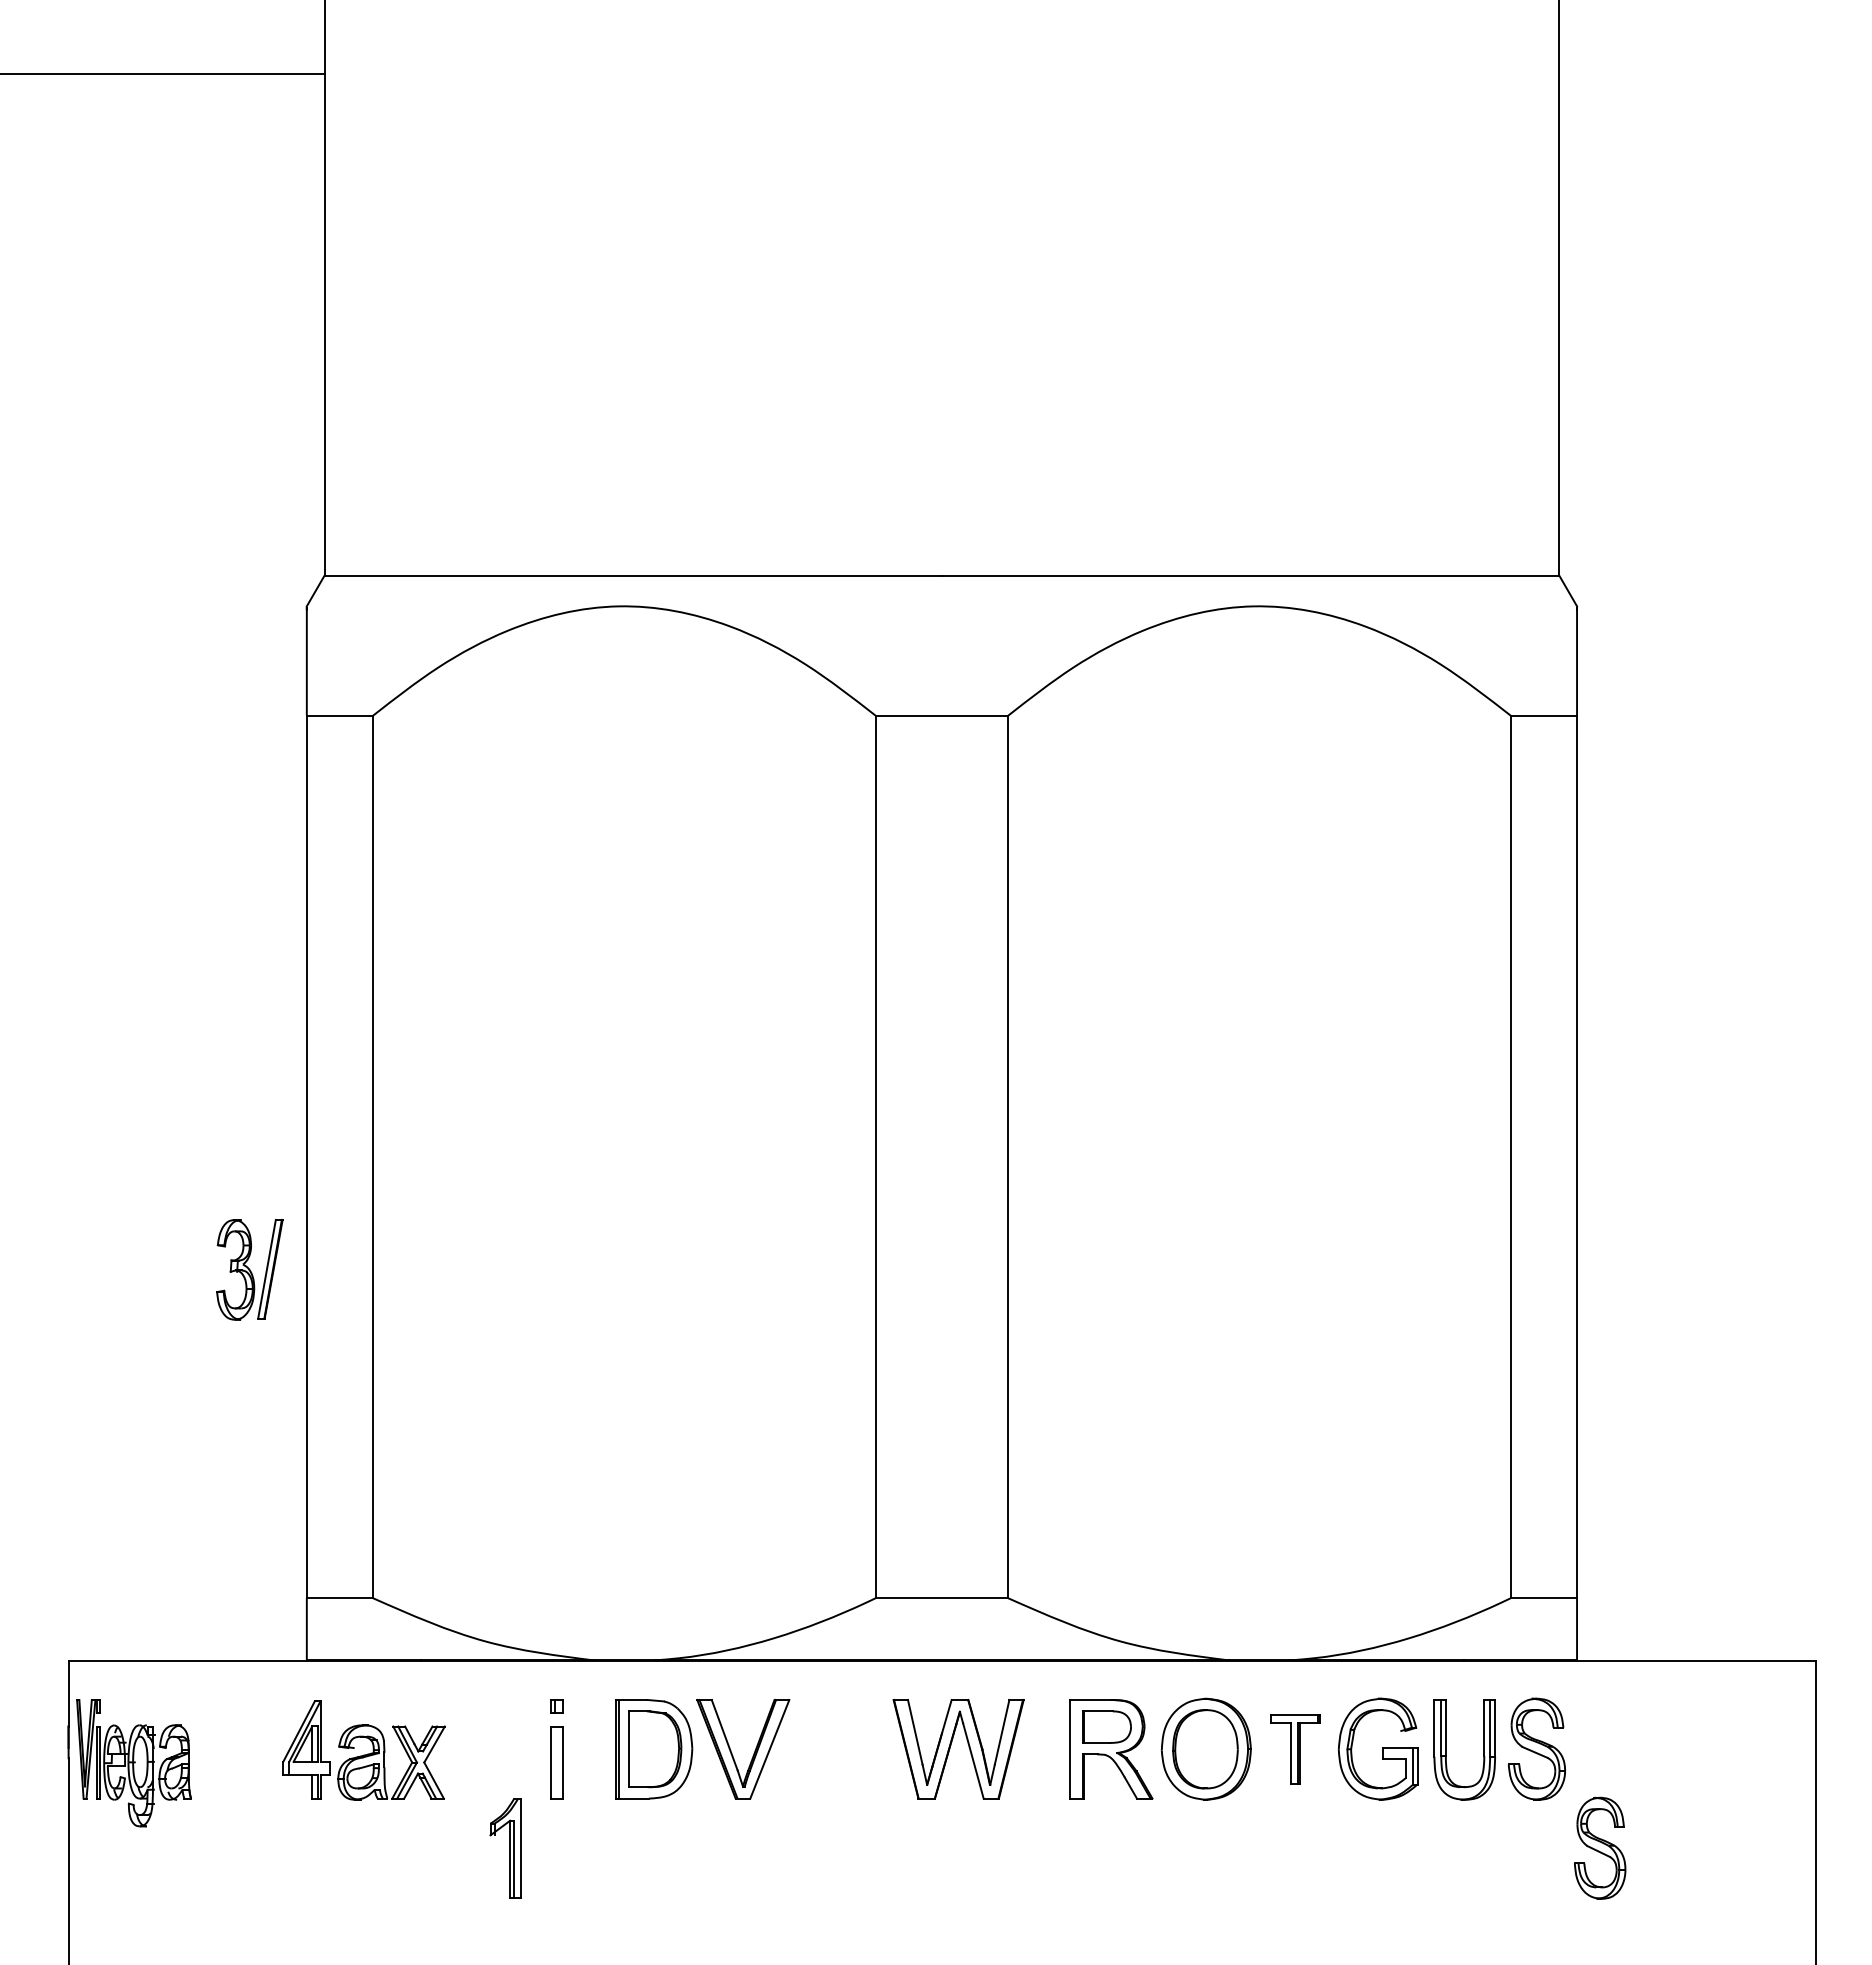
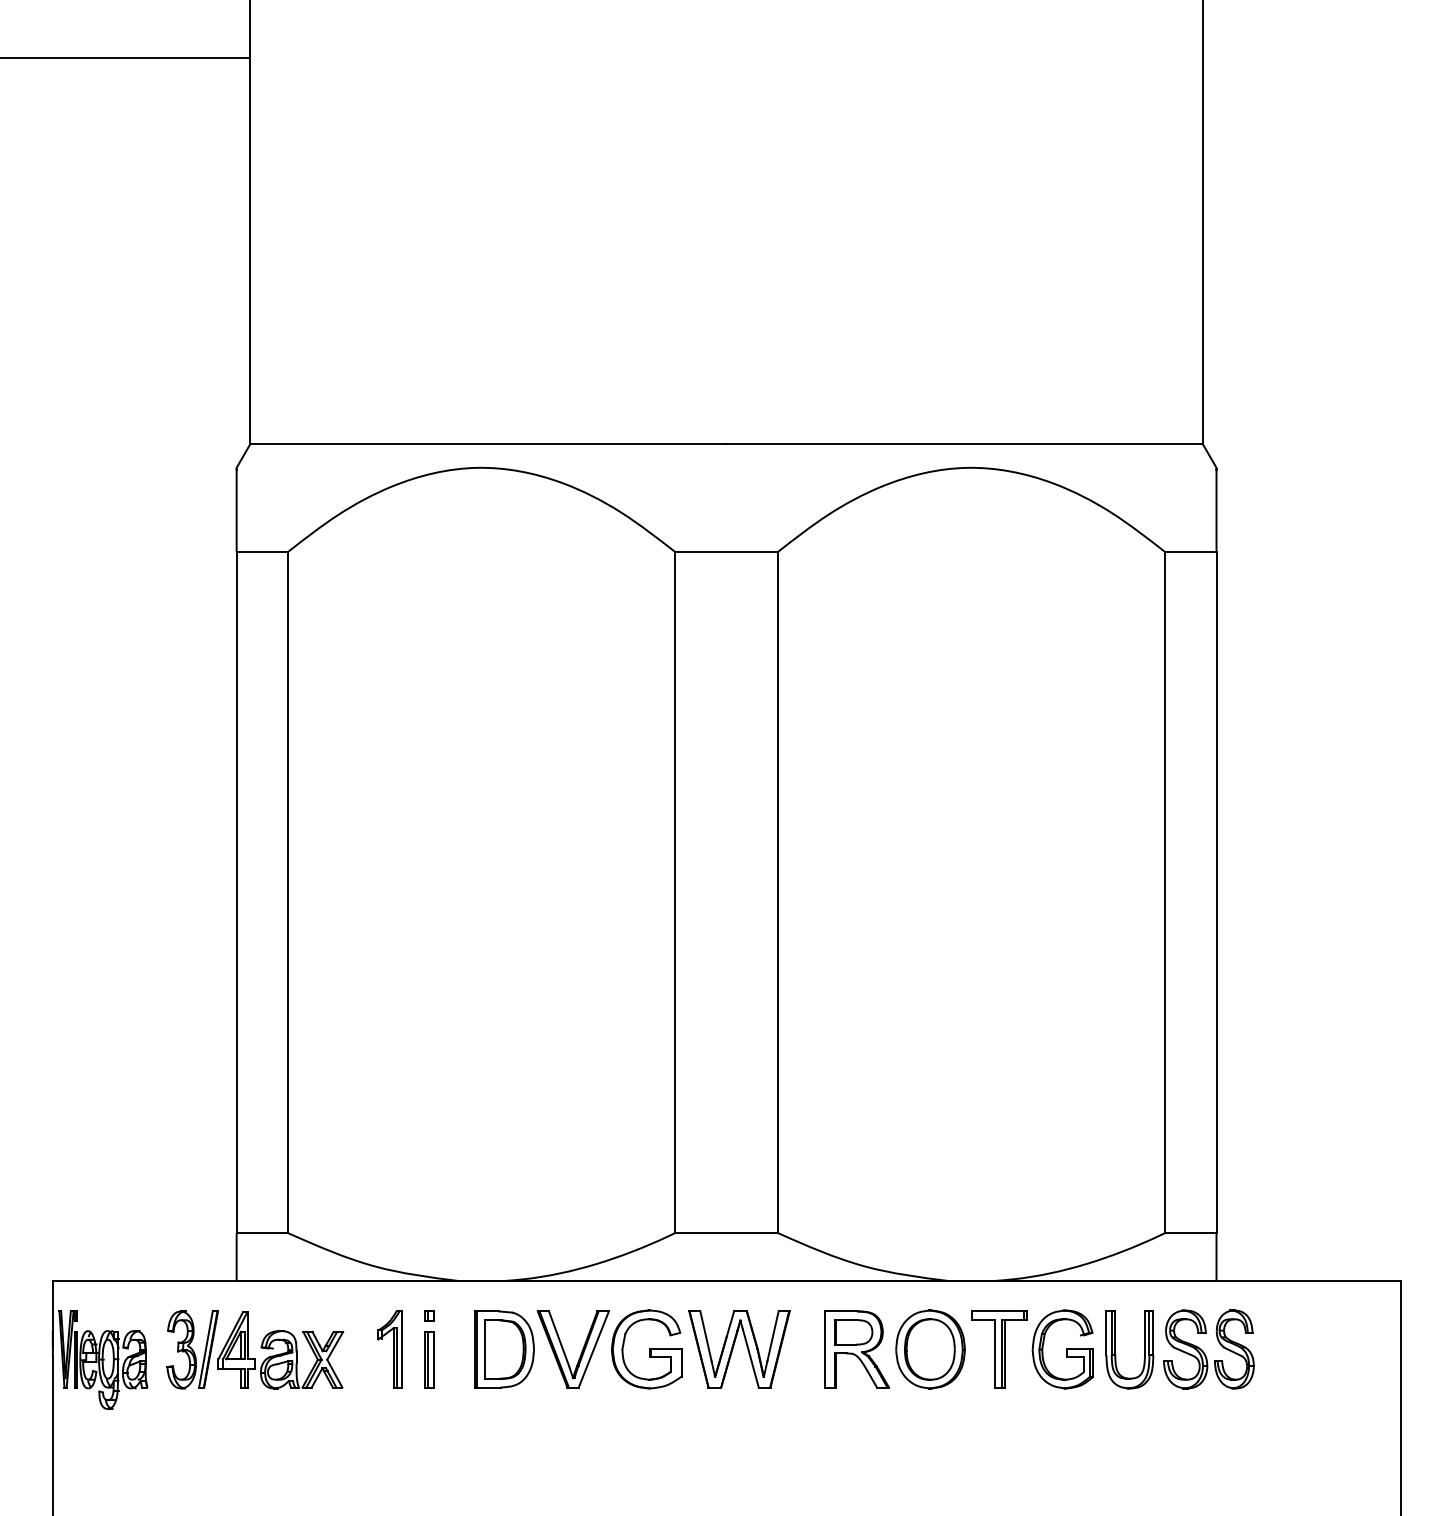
part: (249, 1269) -> (192, 1349), moved
part: (838, 1748) -> (646, 1348), added
part: (1295, 1749) -> (999, 1349), size x1.43
line: (554, 1762) -> (427, 1359), added
part: (1600, 1847) -> (1234, 1348), moved
part: (505, 1848) -> (389, 1349), moved

